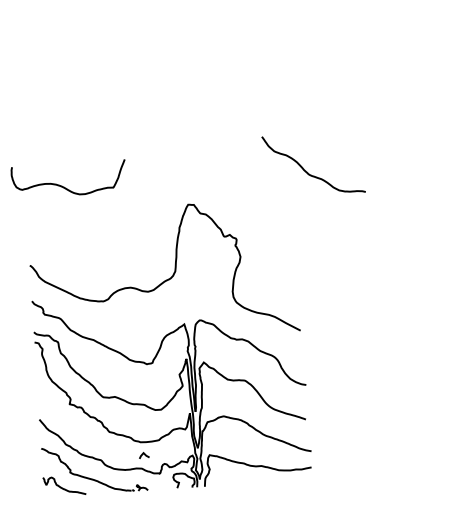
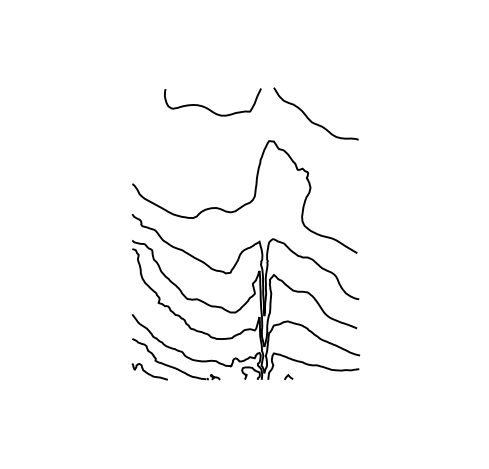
curve: (306, 170) -> (309, 118), moved
curve: (65, 186) -> (209, 108), moved
curve: (143, 454) -> (288, 376), moved

